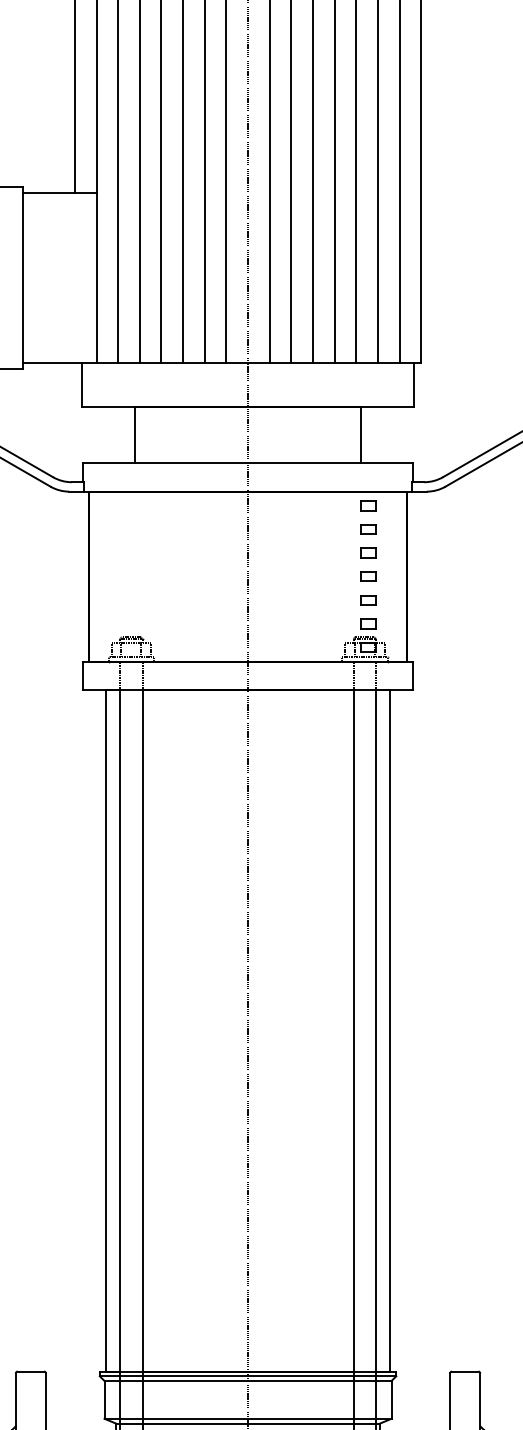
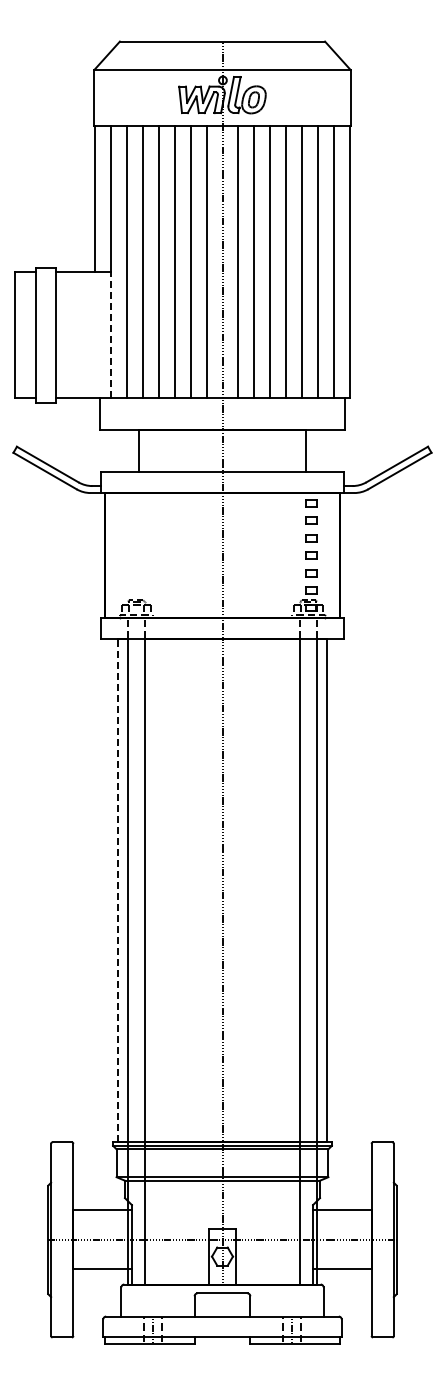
line: (96, 278) -> (110, 335), solid -> dashed
line: (105, 1030) -> (117, 890), solid -> dashed

